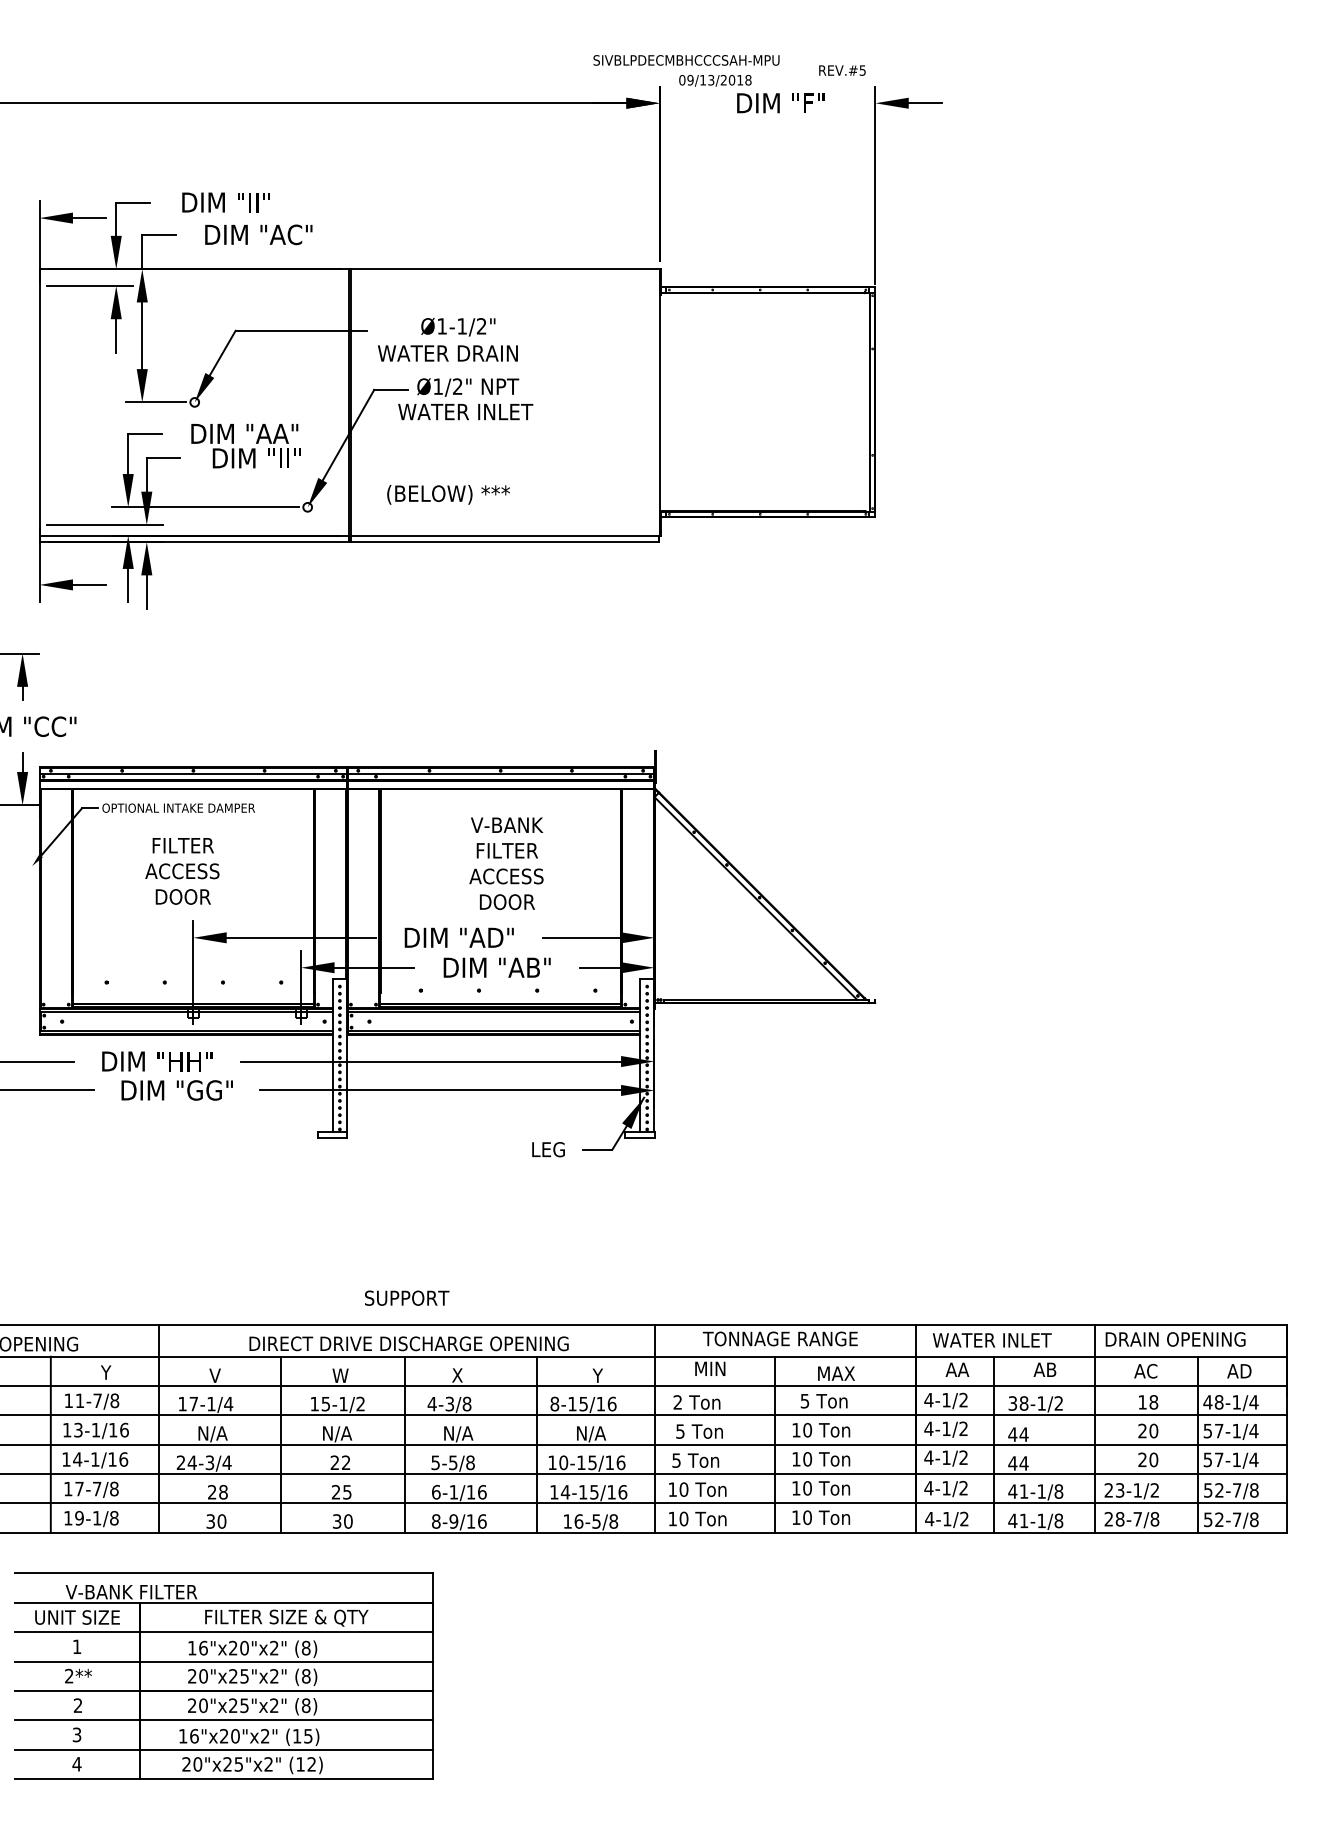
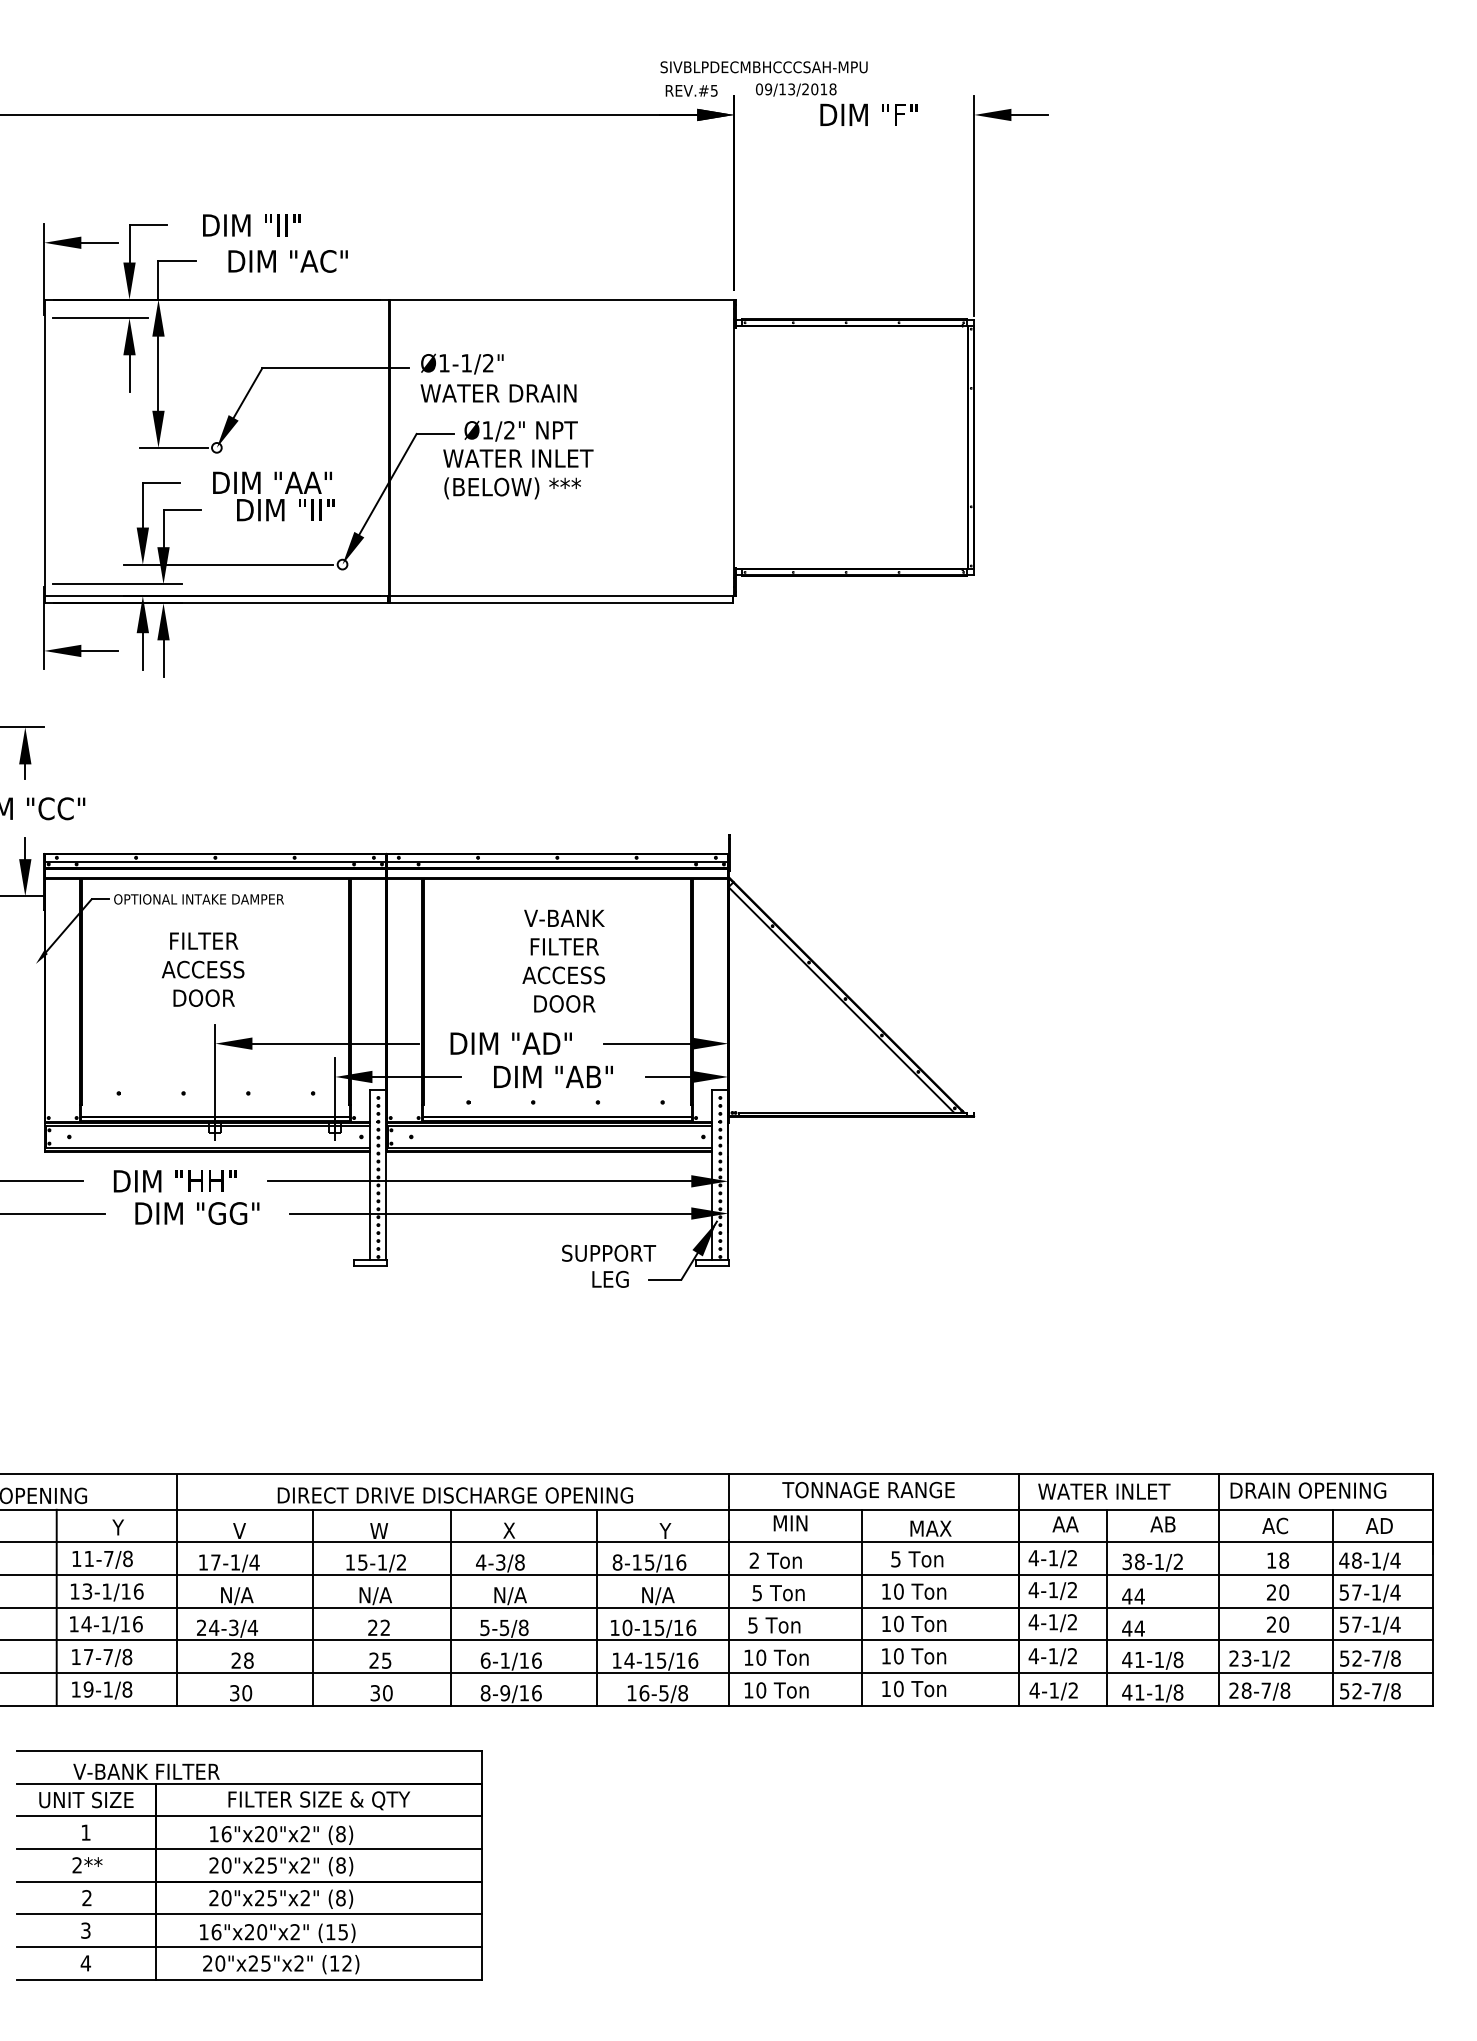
text: (842, 70) -> (691, 90), moved
text: (458, 327) -> (462, 364), moved
text: (448, 494) -> (512, 488), moved
text: (407, 1297) -> (609, 1252), moved

